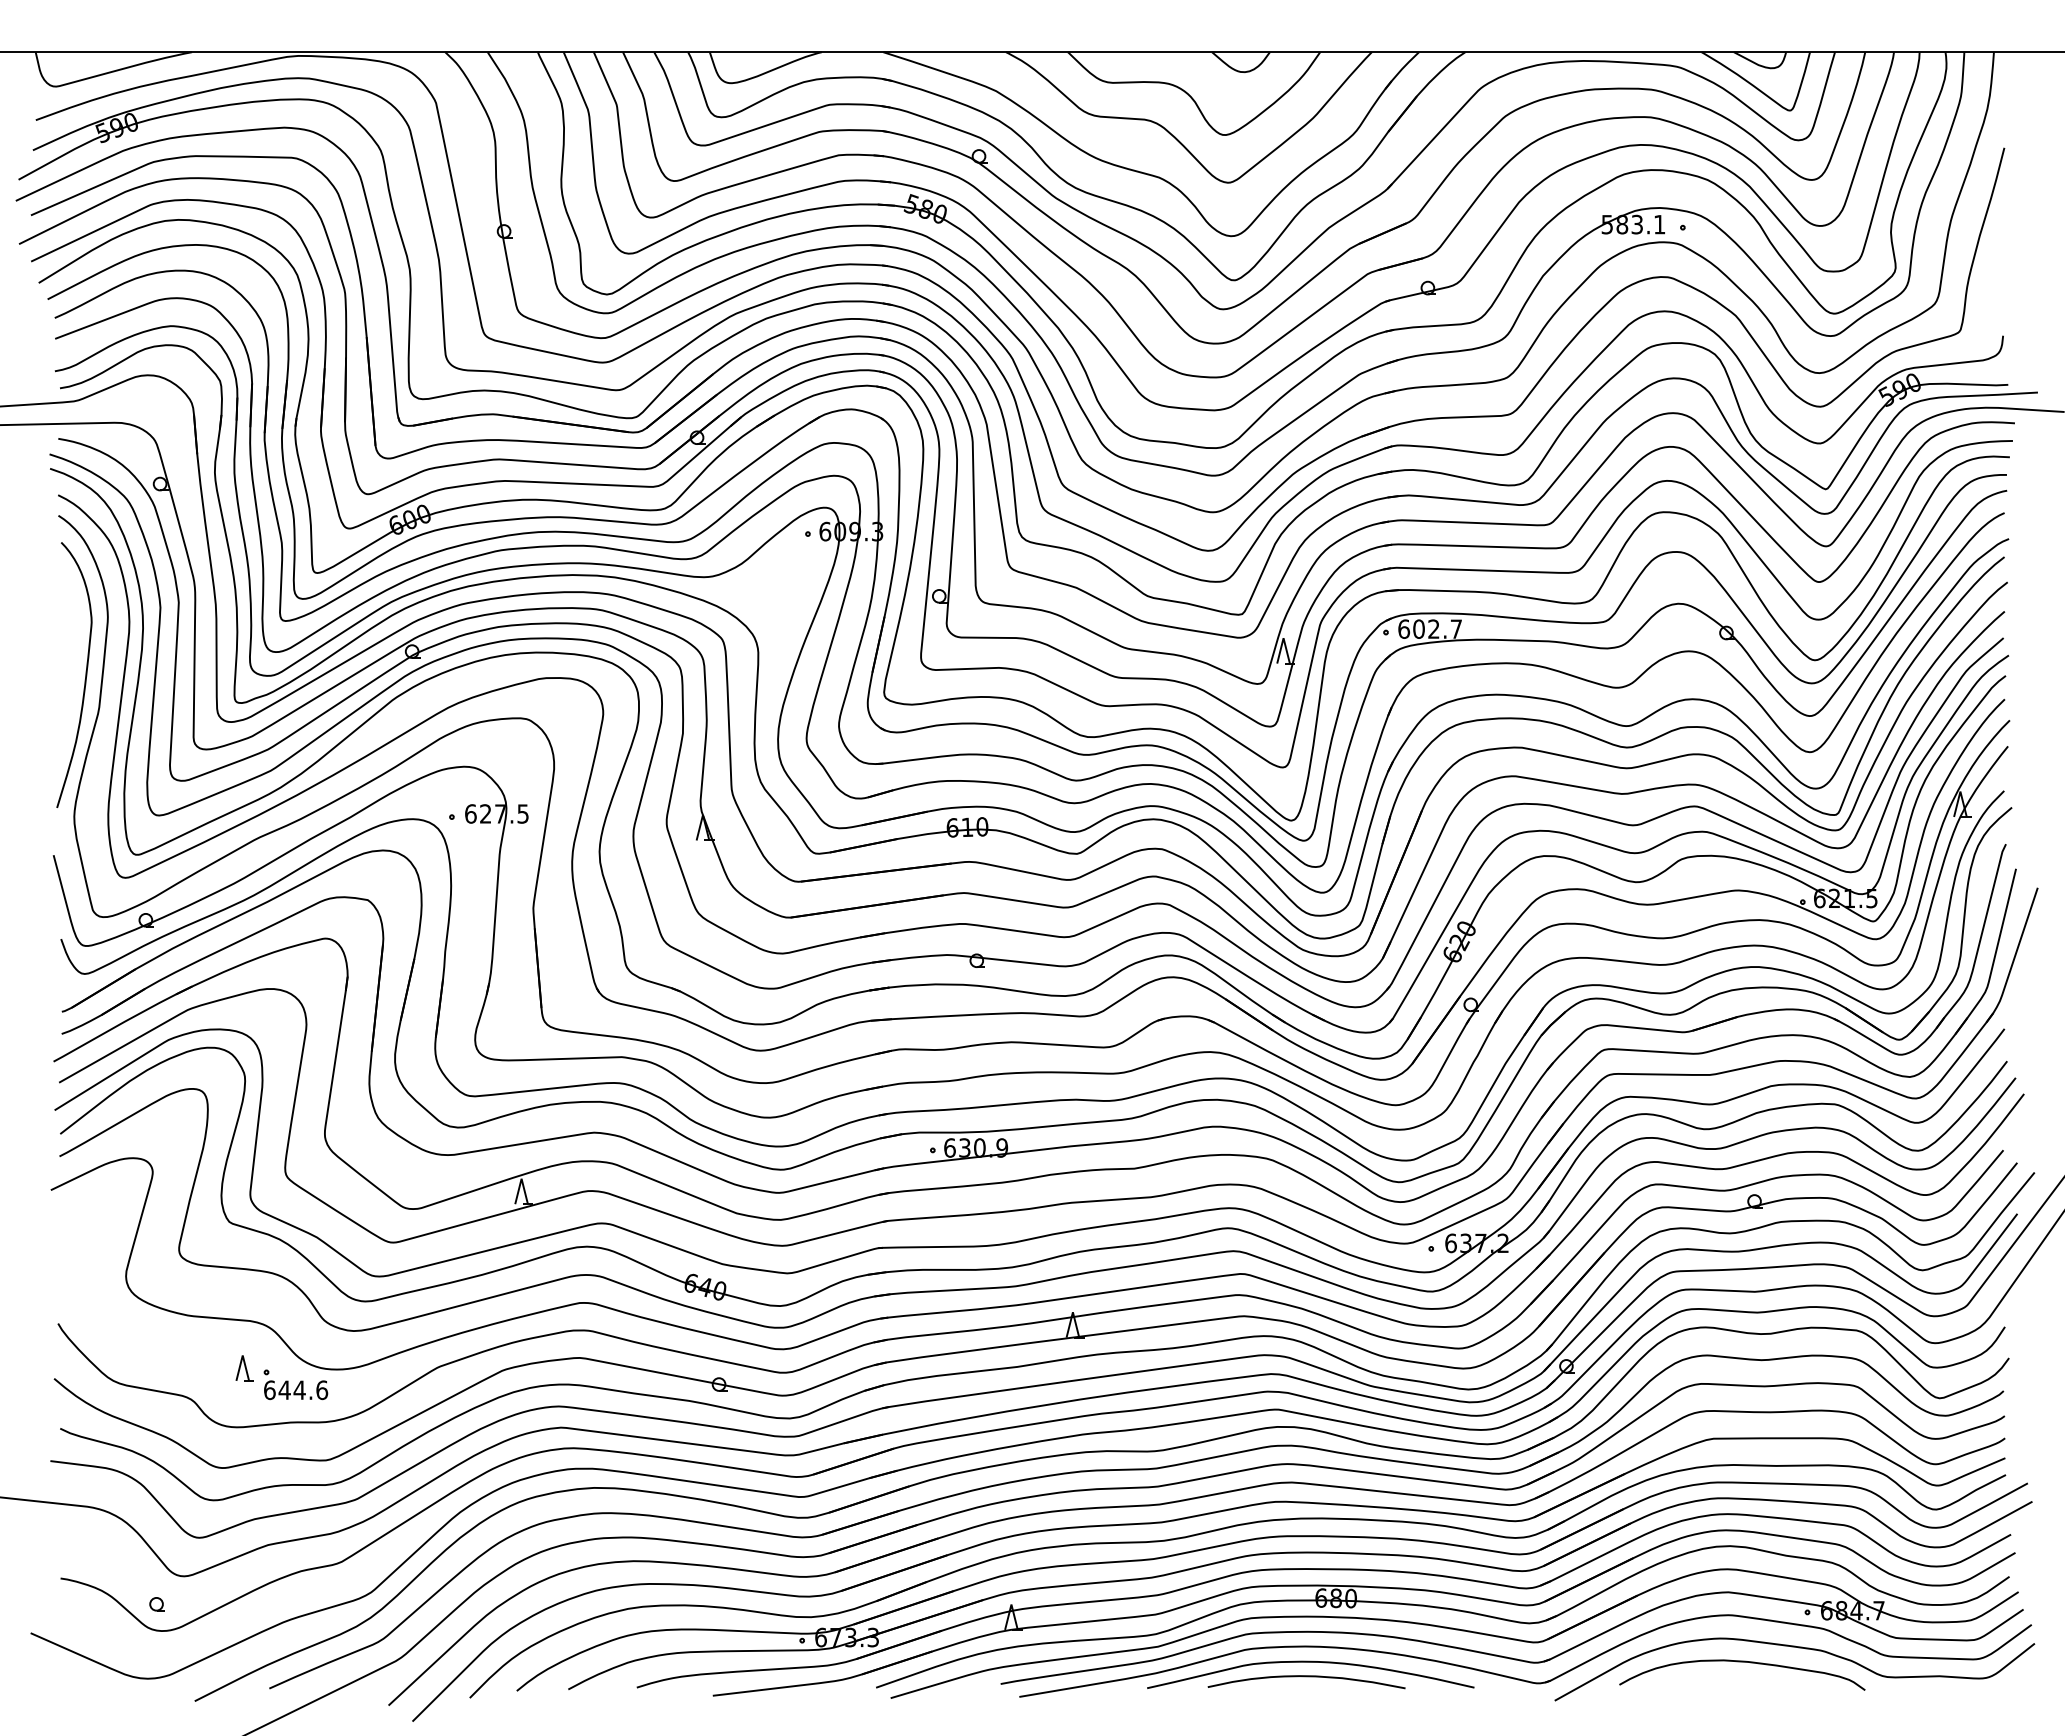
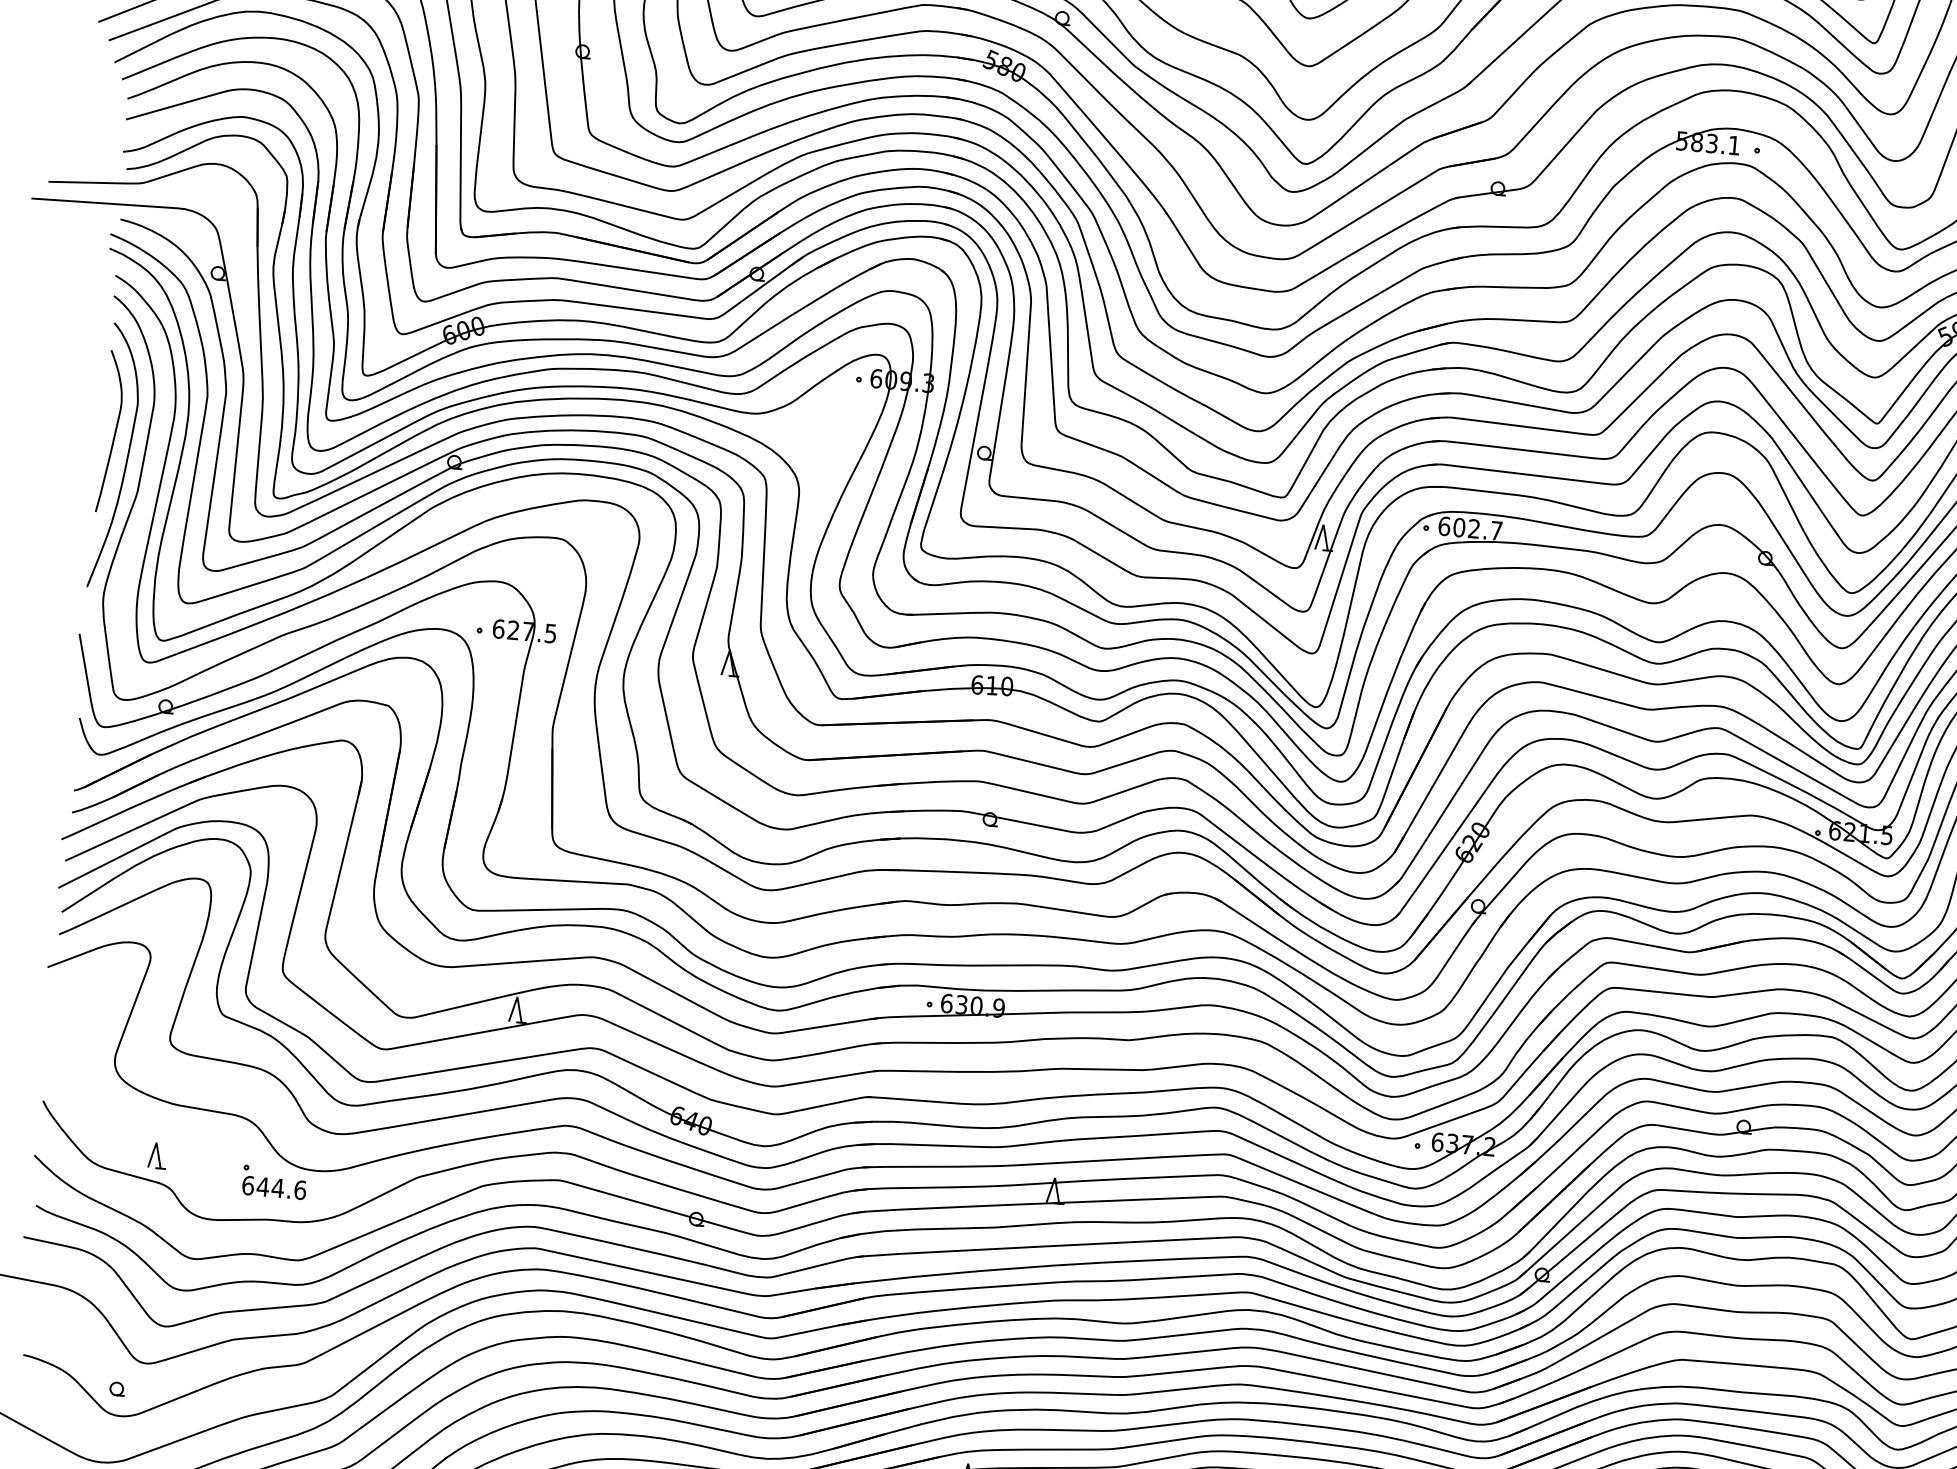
curve: (70, 652) -> (113, 433), added
part: (244, 1368) -> (157, 1155), moved

